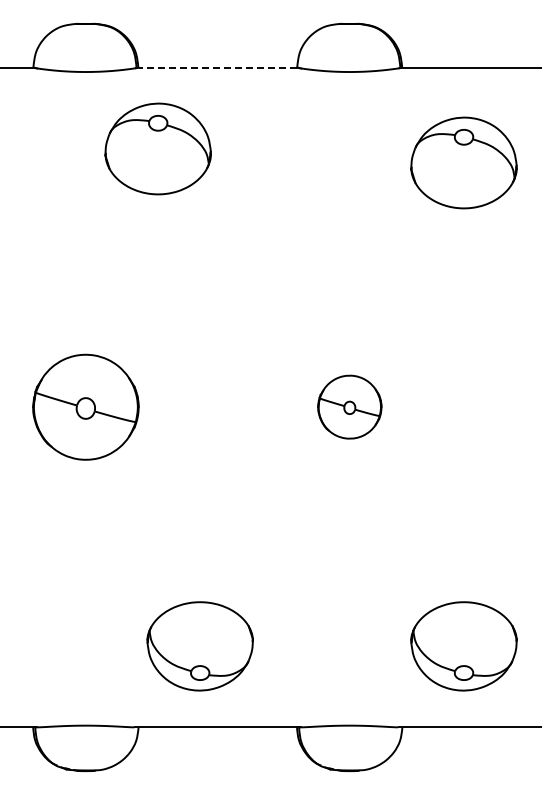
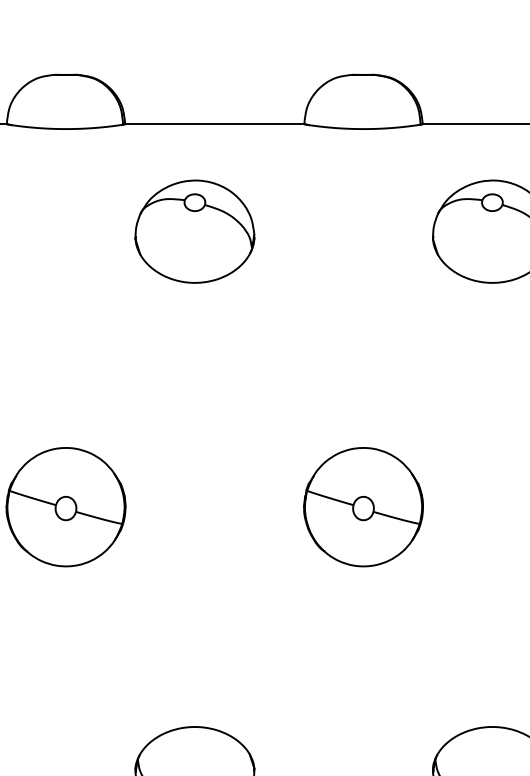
line: (217, 67) -> (214, 124), dashed -> solid
part: (157, 148) -> (194, 231), moved
part: (349, 406) -> (363, 506), size x1.67

